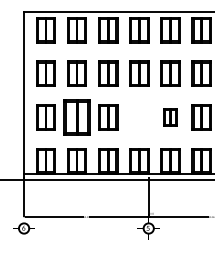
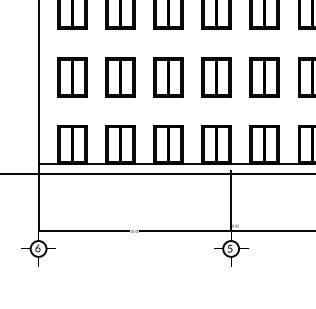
part: (76, 117) -> (119, 77), size x0.71
part: (139, 117) -> (216, 77), added
part: (170, 117) -> (264, 77), size x1.43

